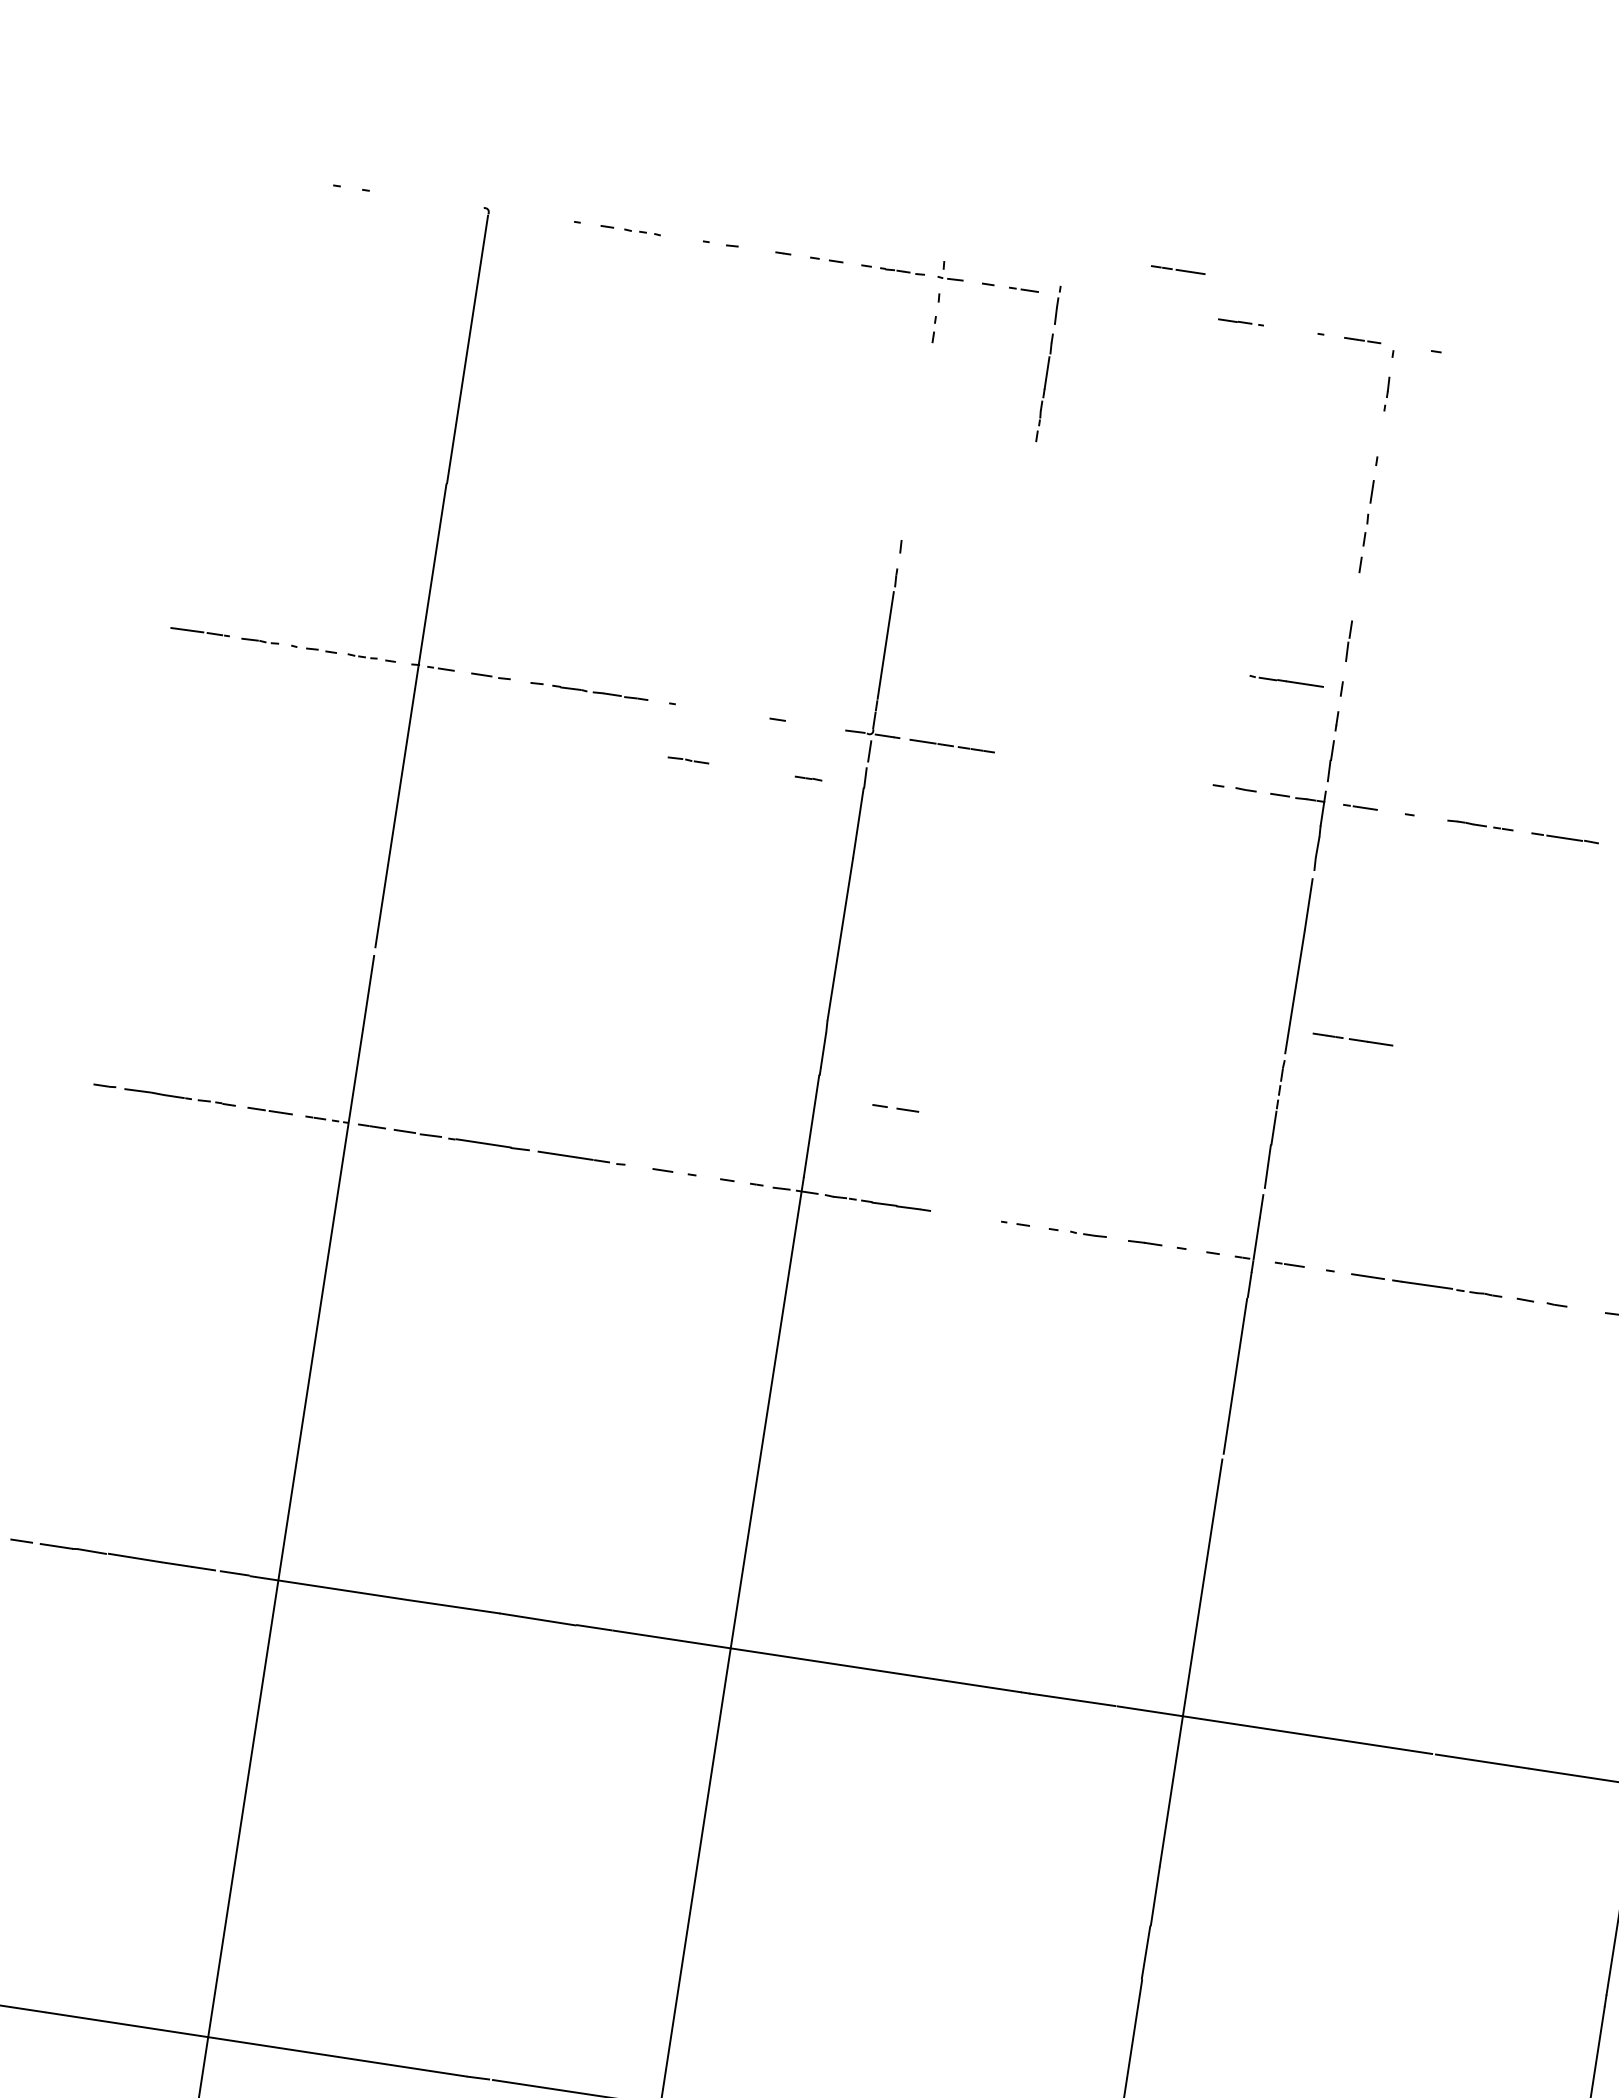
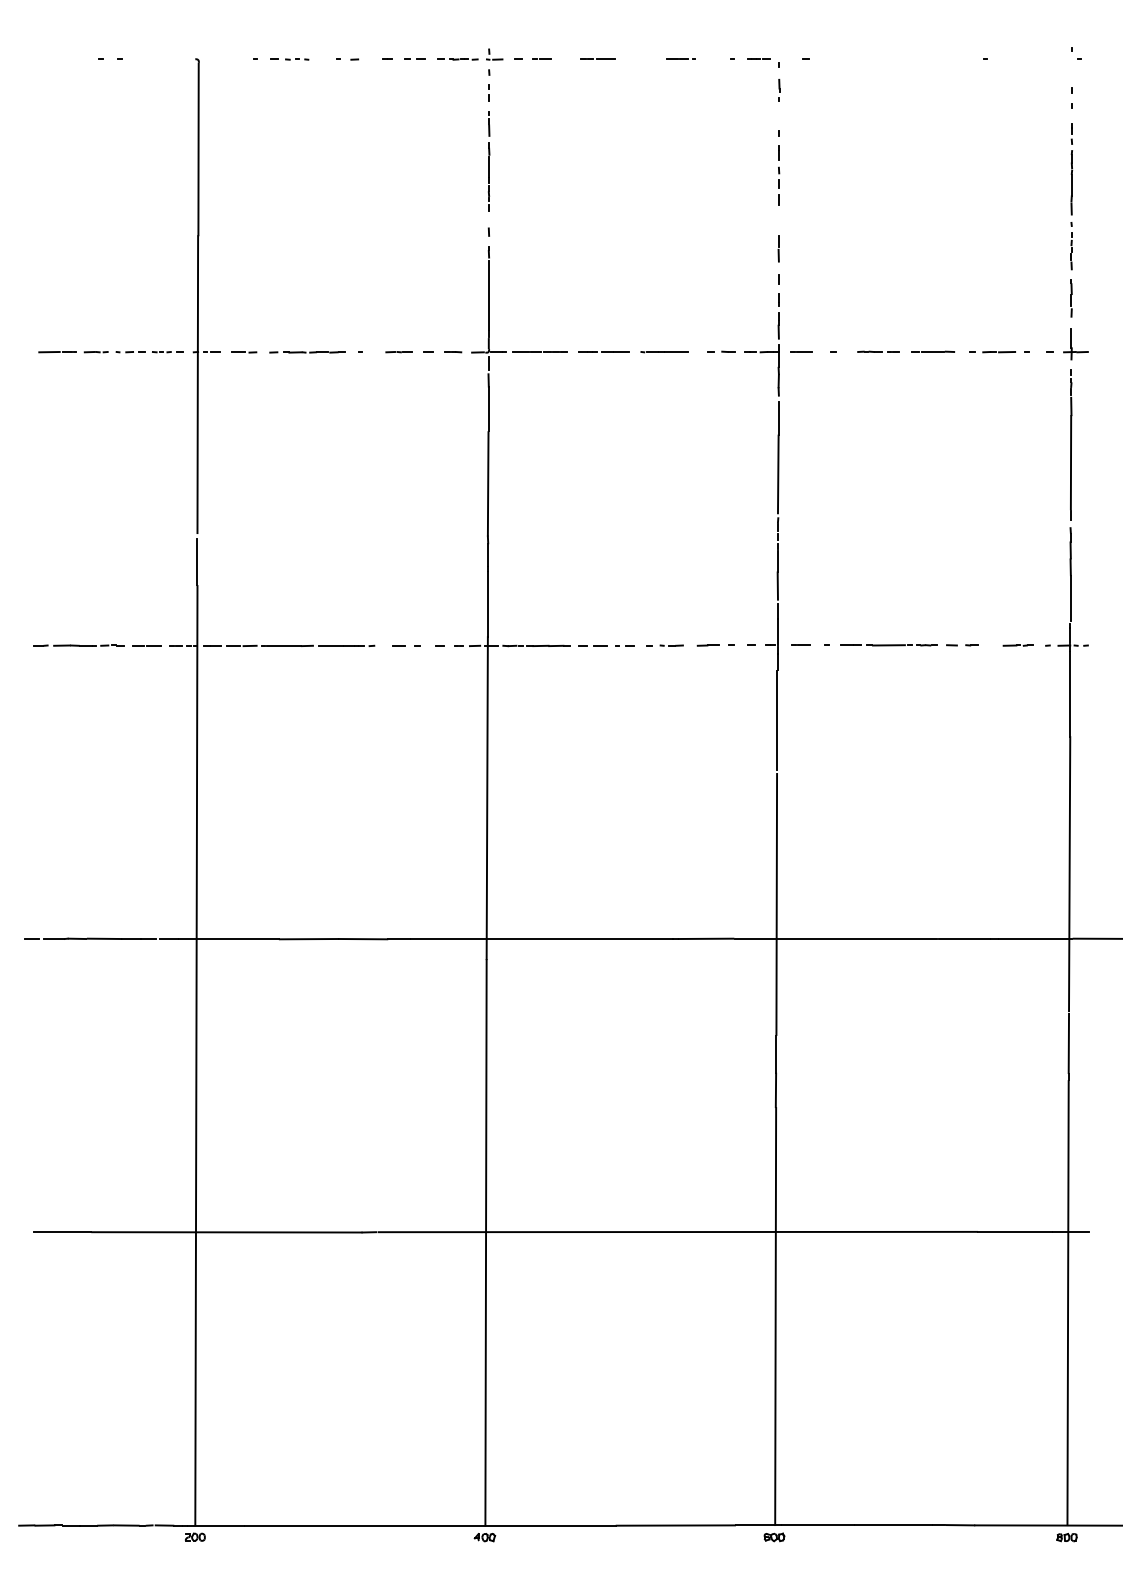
line: (1178, 268) -> (597, 58), moved
line: (1049, 363) -> (489, 161), moved
line: (1286, 682) -> (664, 352), moved
line: (687, 760) -> (398, 352), moved
line: (809, 779) -> (453, 352), moved
line: (1352, 1038) -> (603, 351), moved
line: (896, 1108) -> (593, 645), moved

